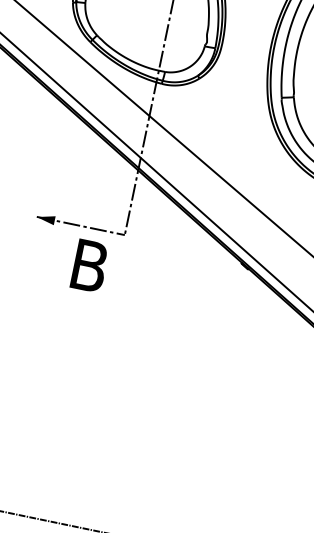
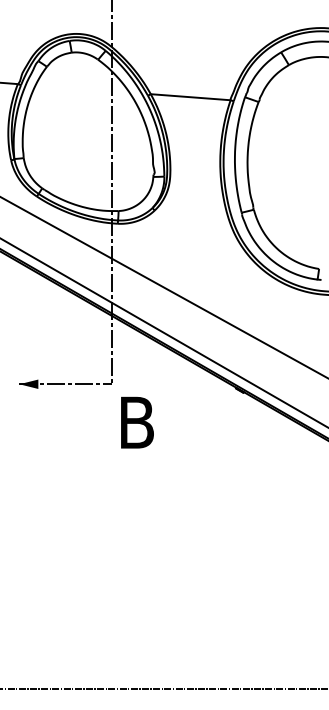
text: (90, 265) -> (137, 422), moved

